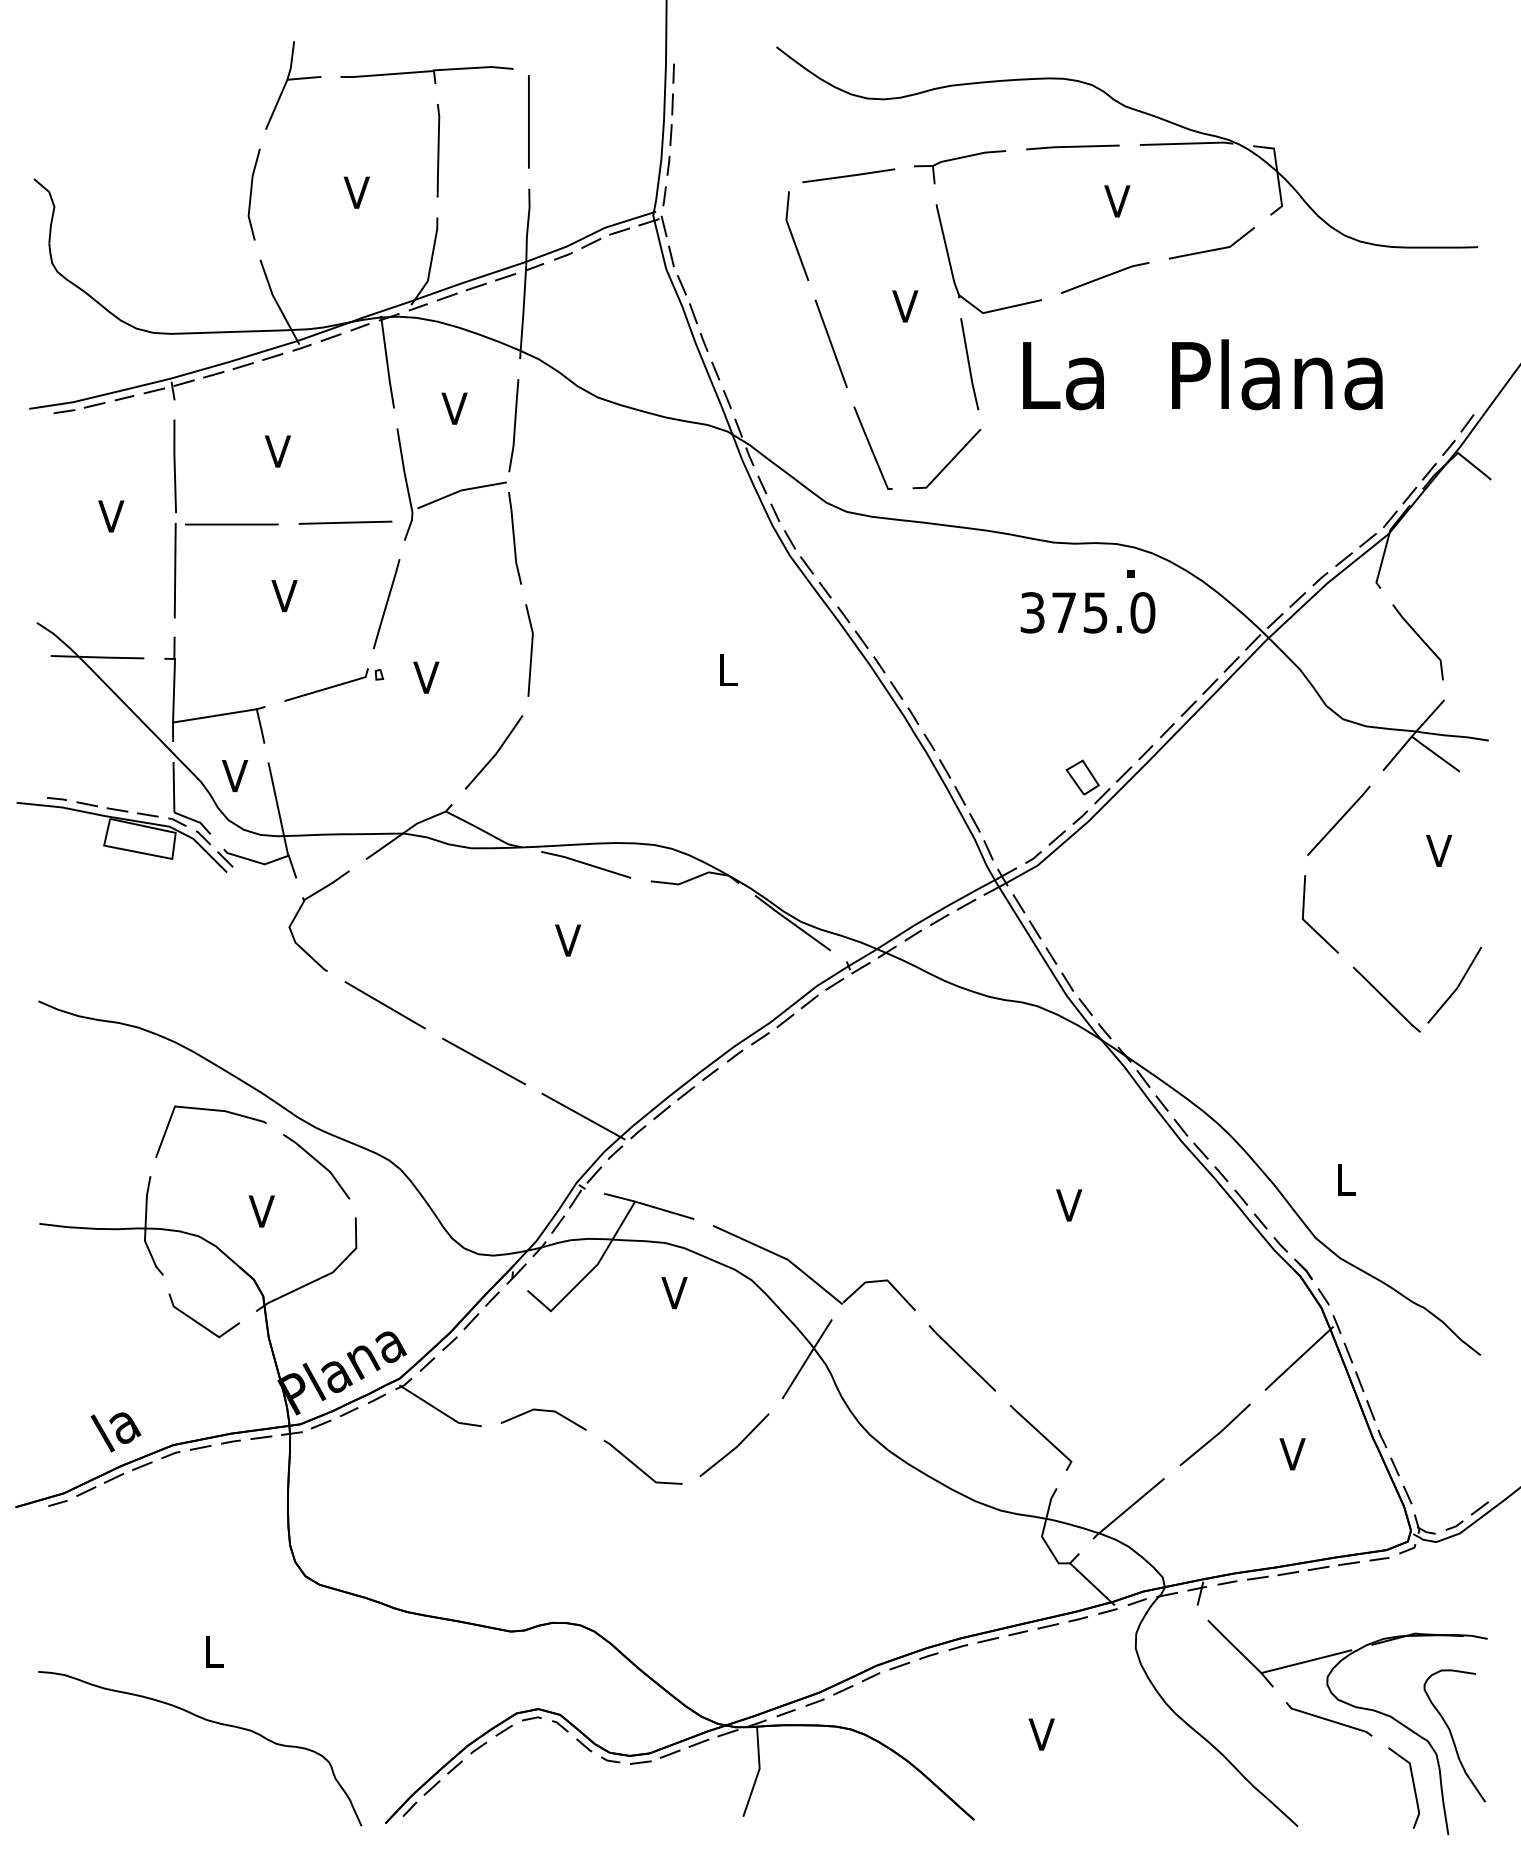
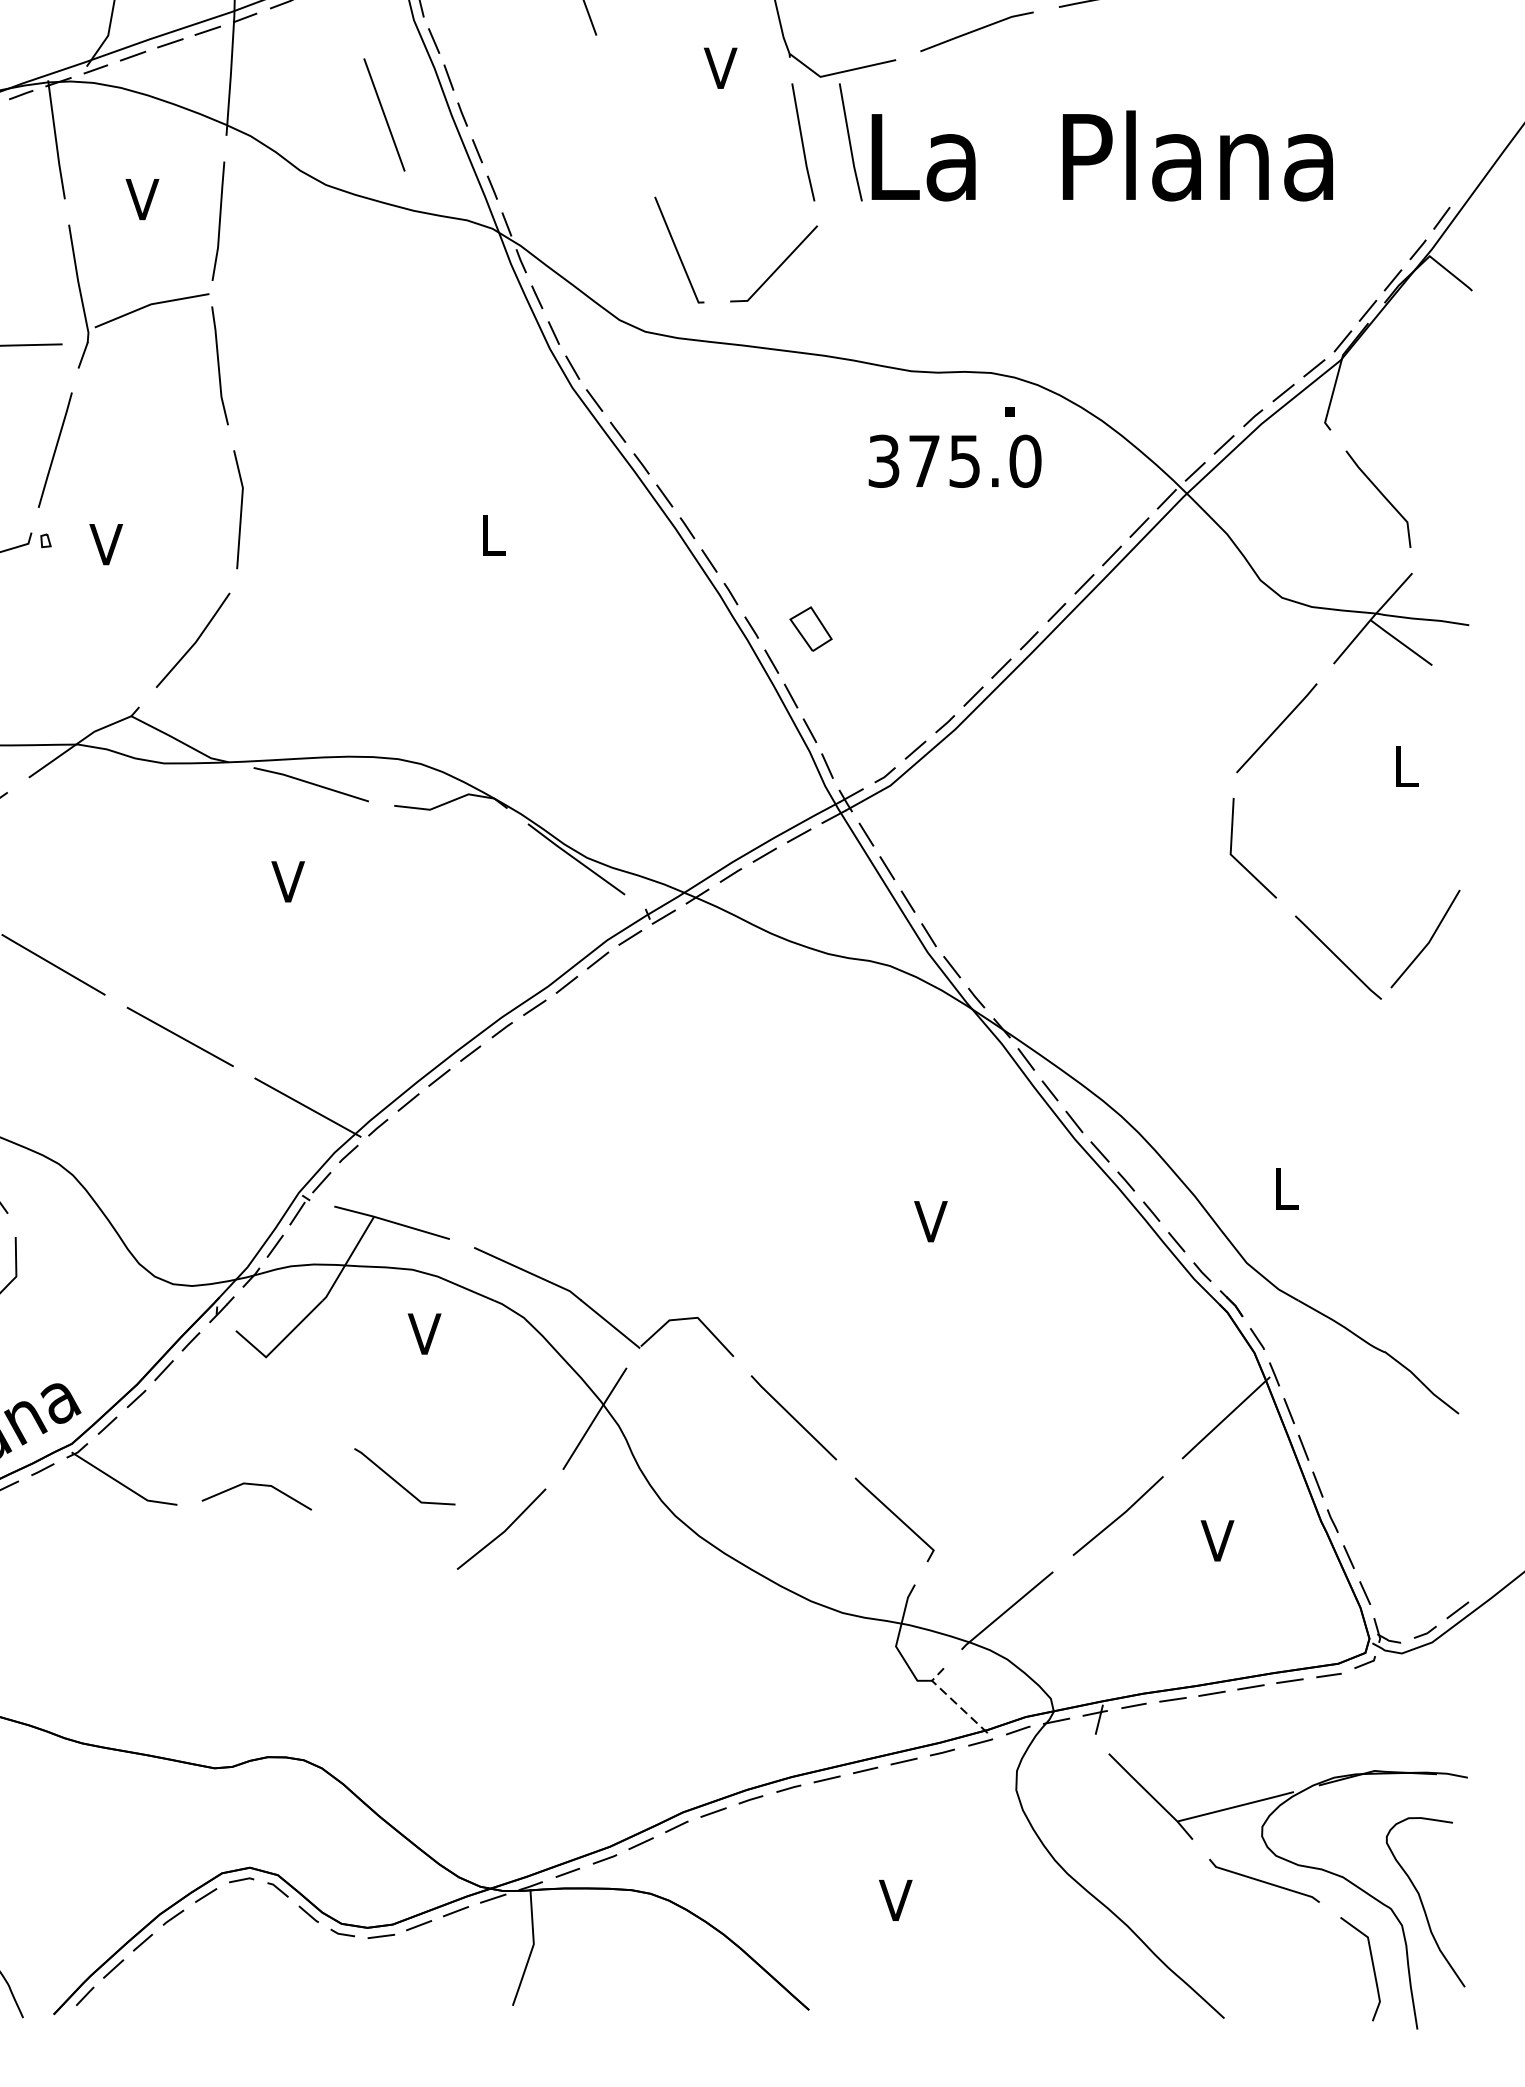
line: (830, 343) -> (383, 114), moved
line: (1006, 364) -> (850, 142), added
part: (1082, 777) -> (810, 628), moved
text: (1439, 850) -> (1406, 766), V -> L
line: (637, 1465) -> (397, 1480), moved
line: (1087, 1579) -> (954, 1701), solid -> dashed

